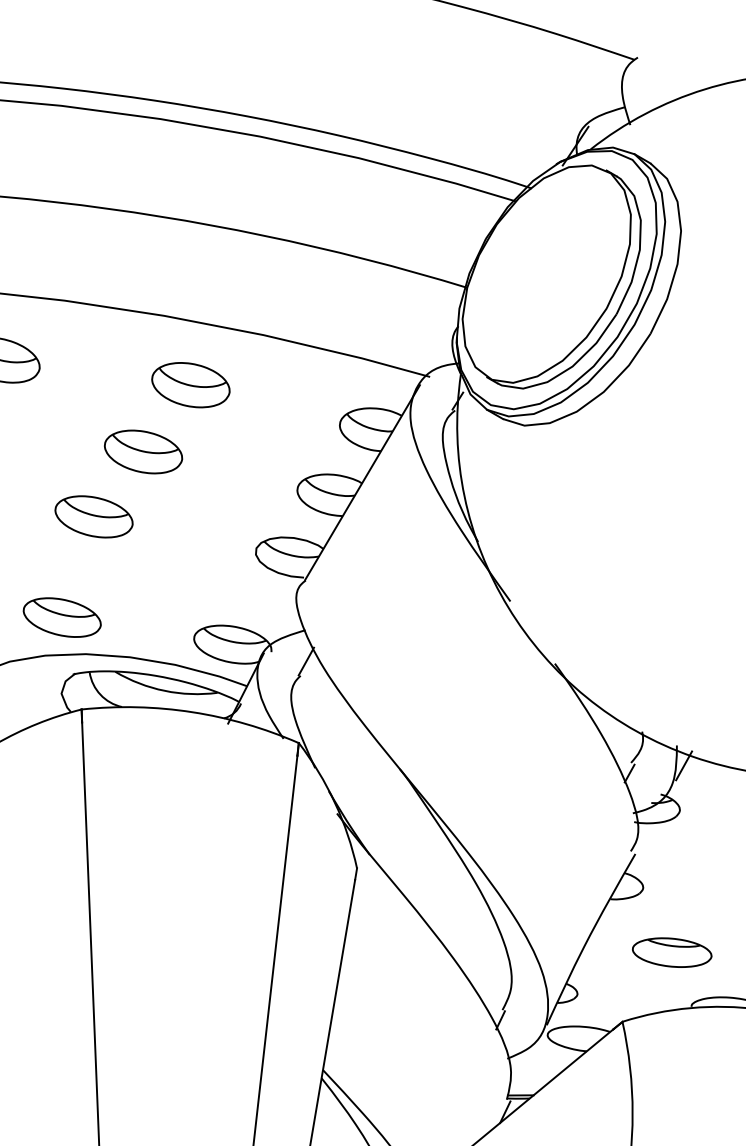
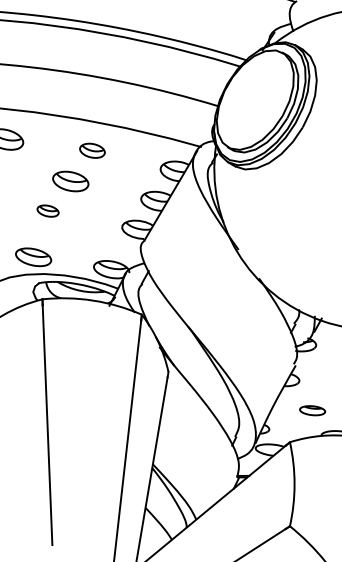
part: (190, 384) -> (92, 150), size x0.7
part: (92, 515) -> (47, 210), size x0.6
part: (671, 952) -> (312, 410), size x0.7

